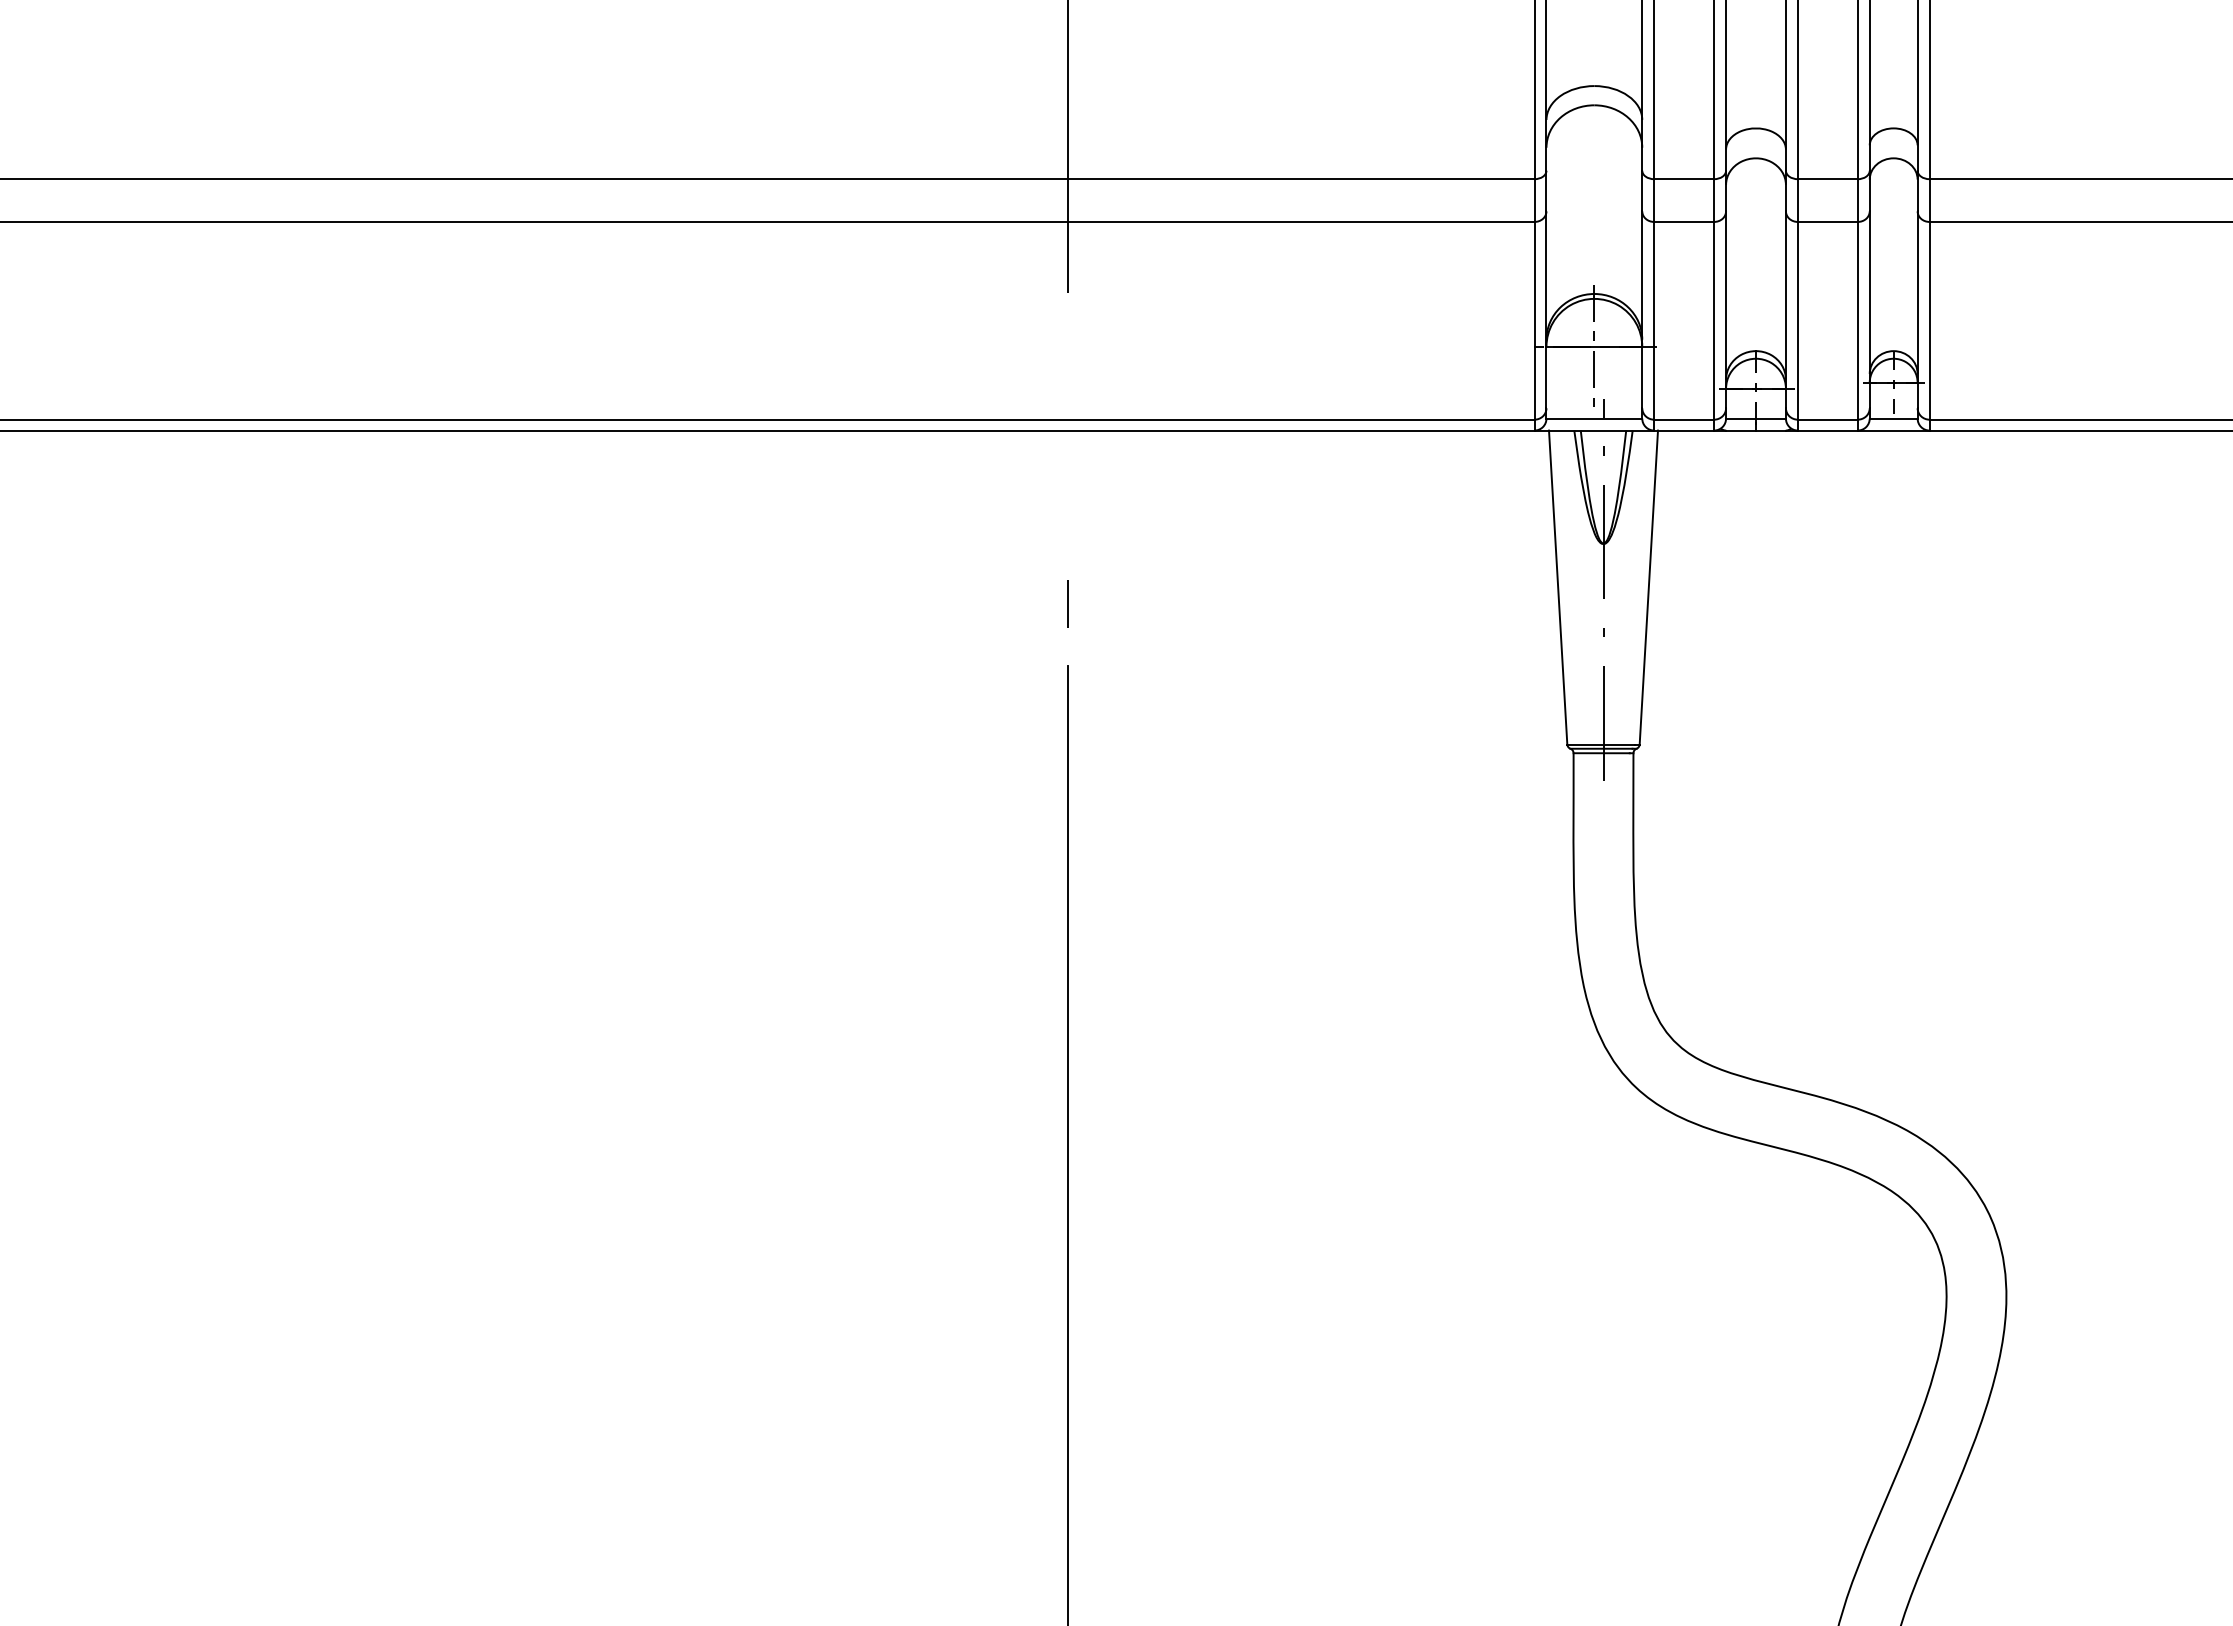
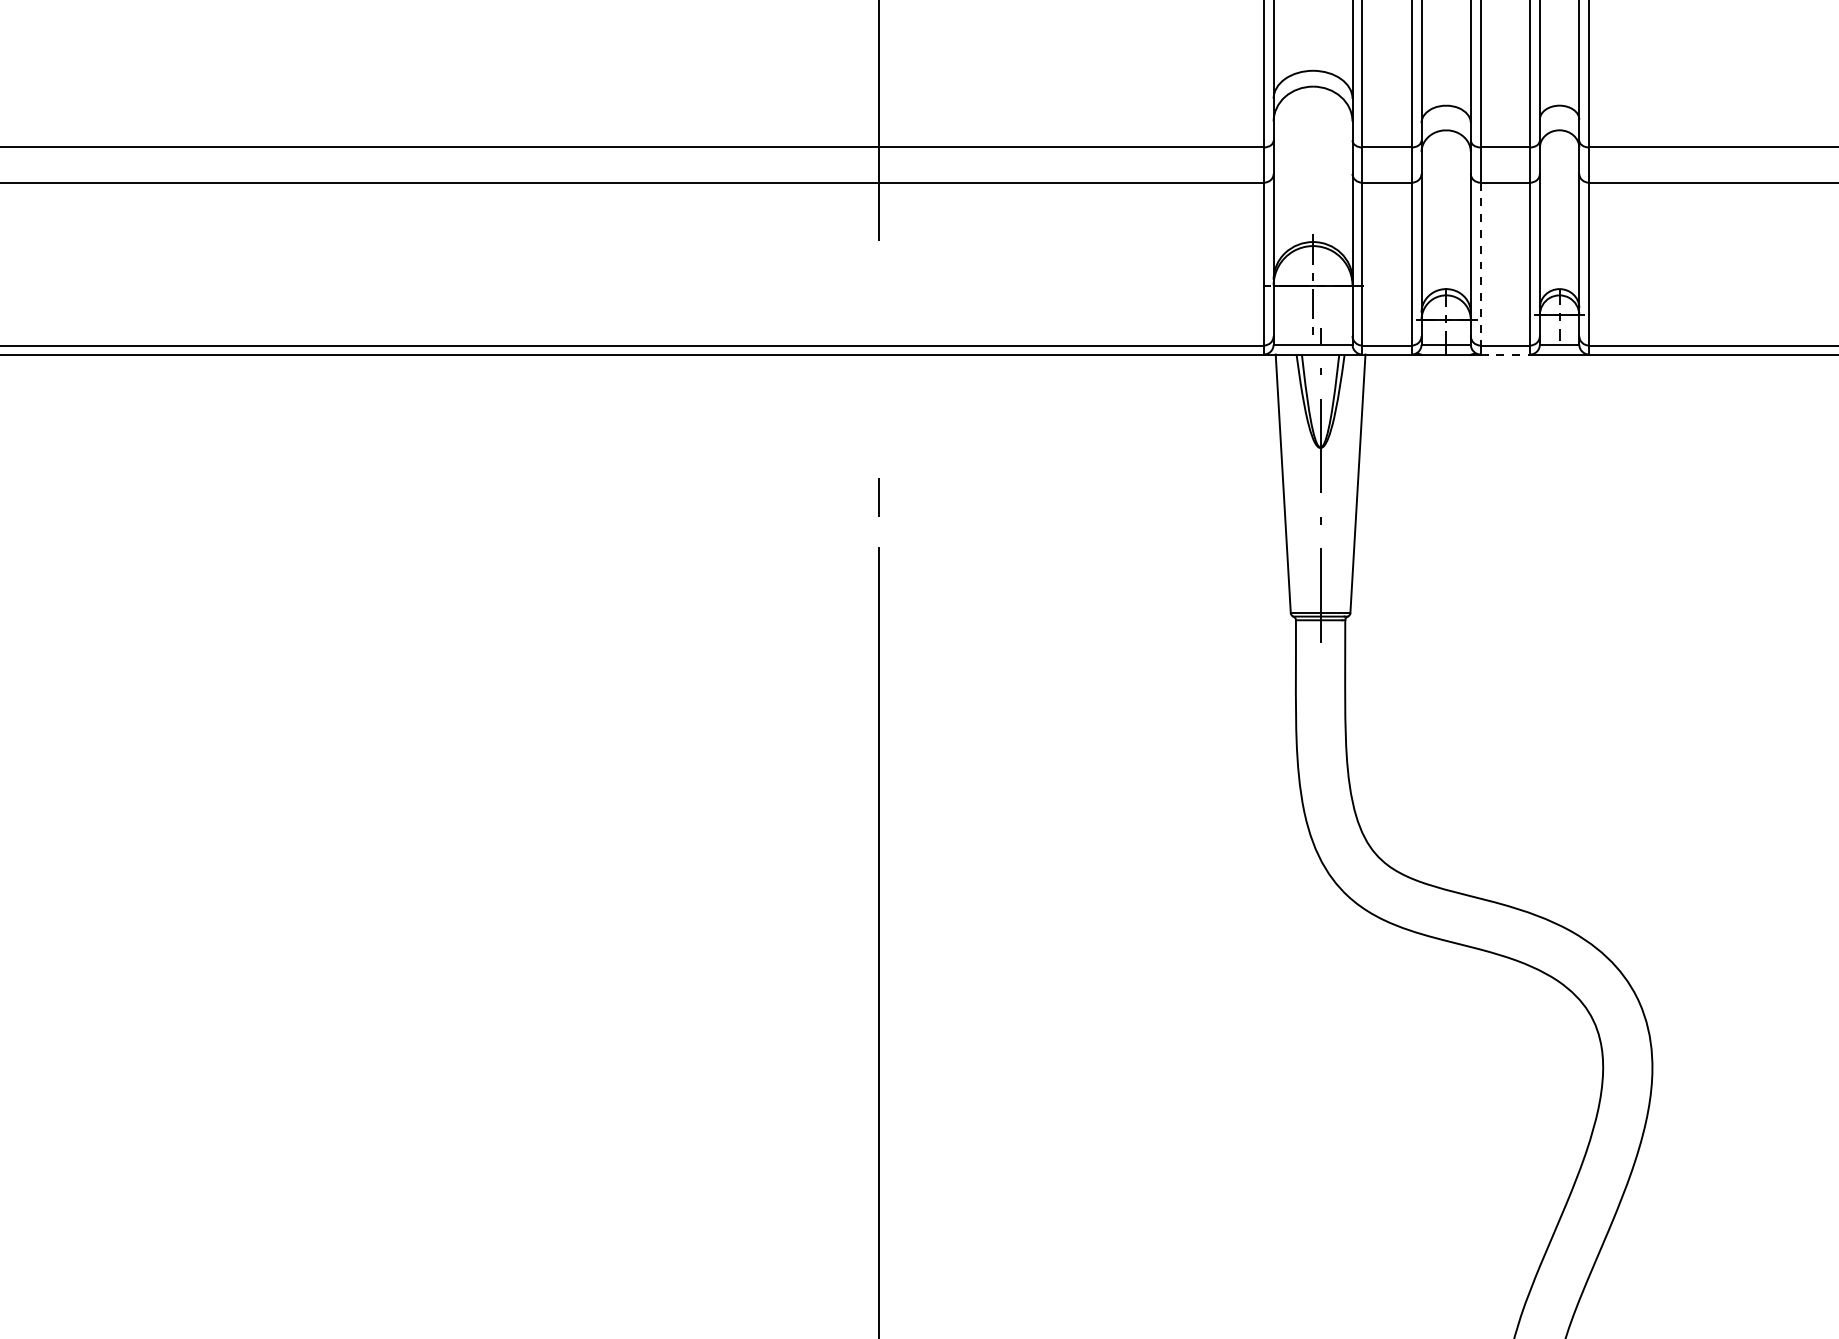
line: (1797, 320) -> (1480, 263), solid -> dashed
line: (1827, 430) -> (1505, 354), solid -> dashed

